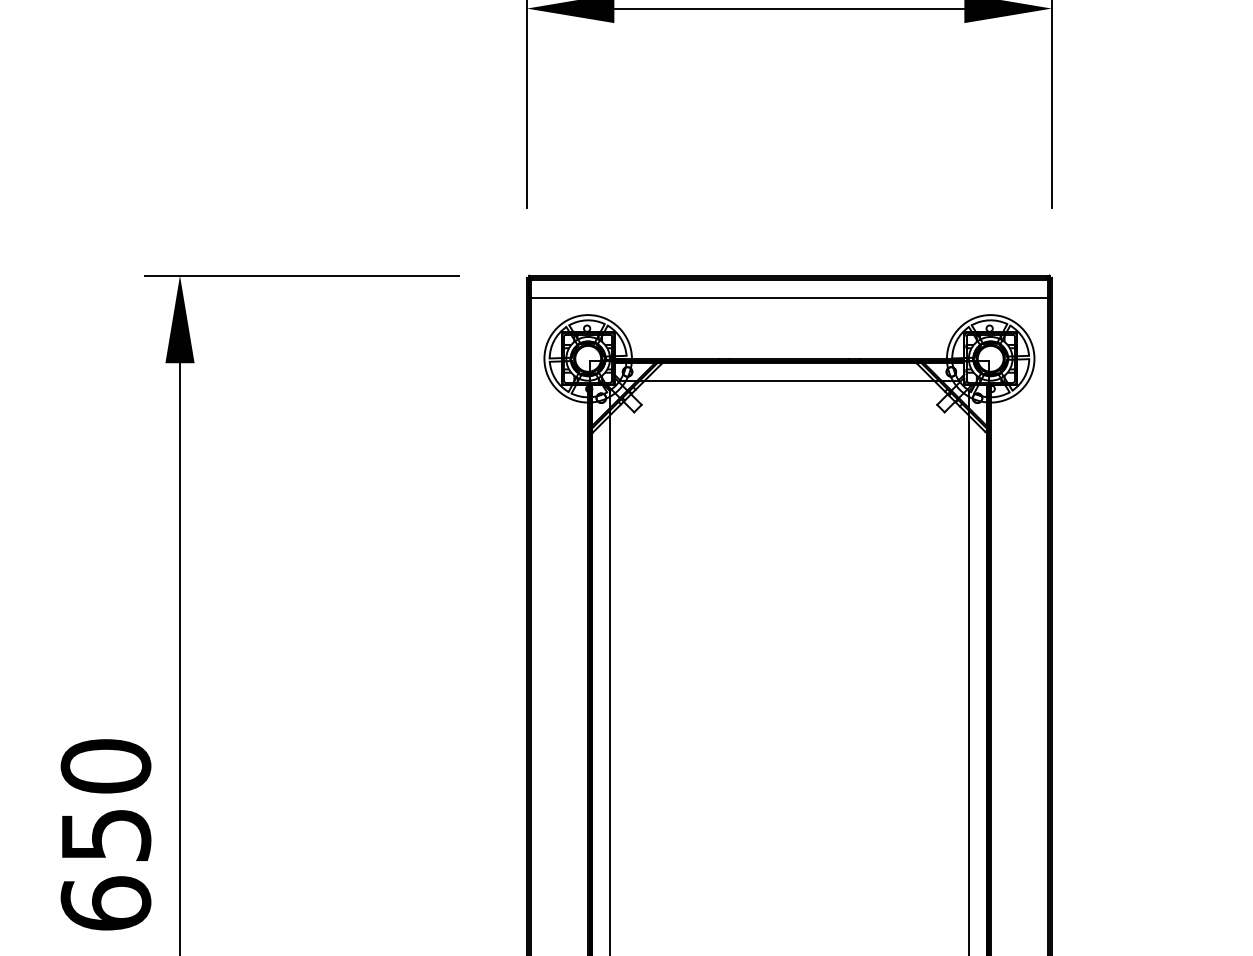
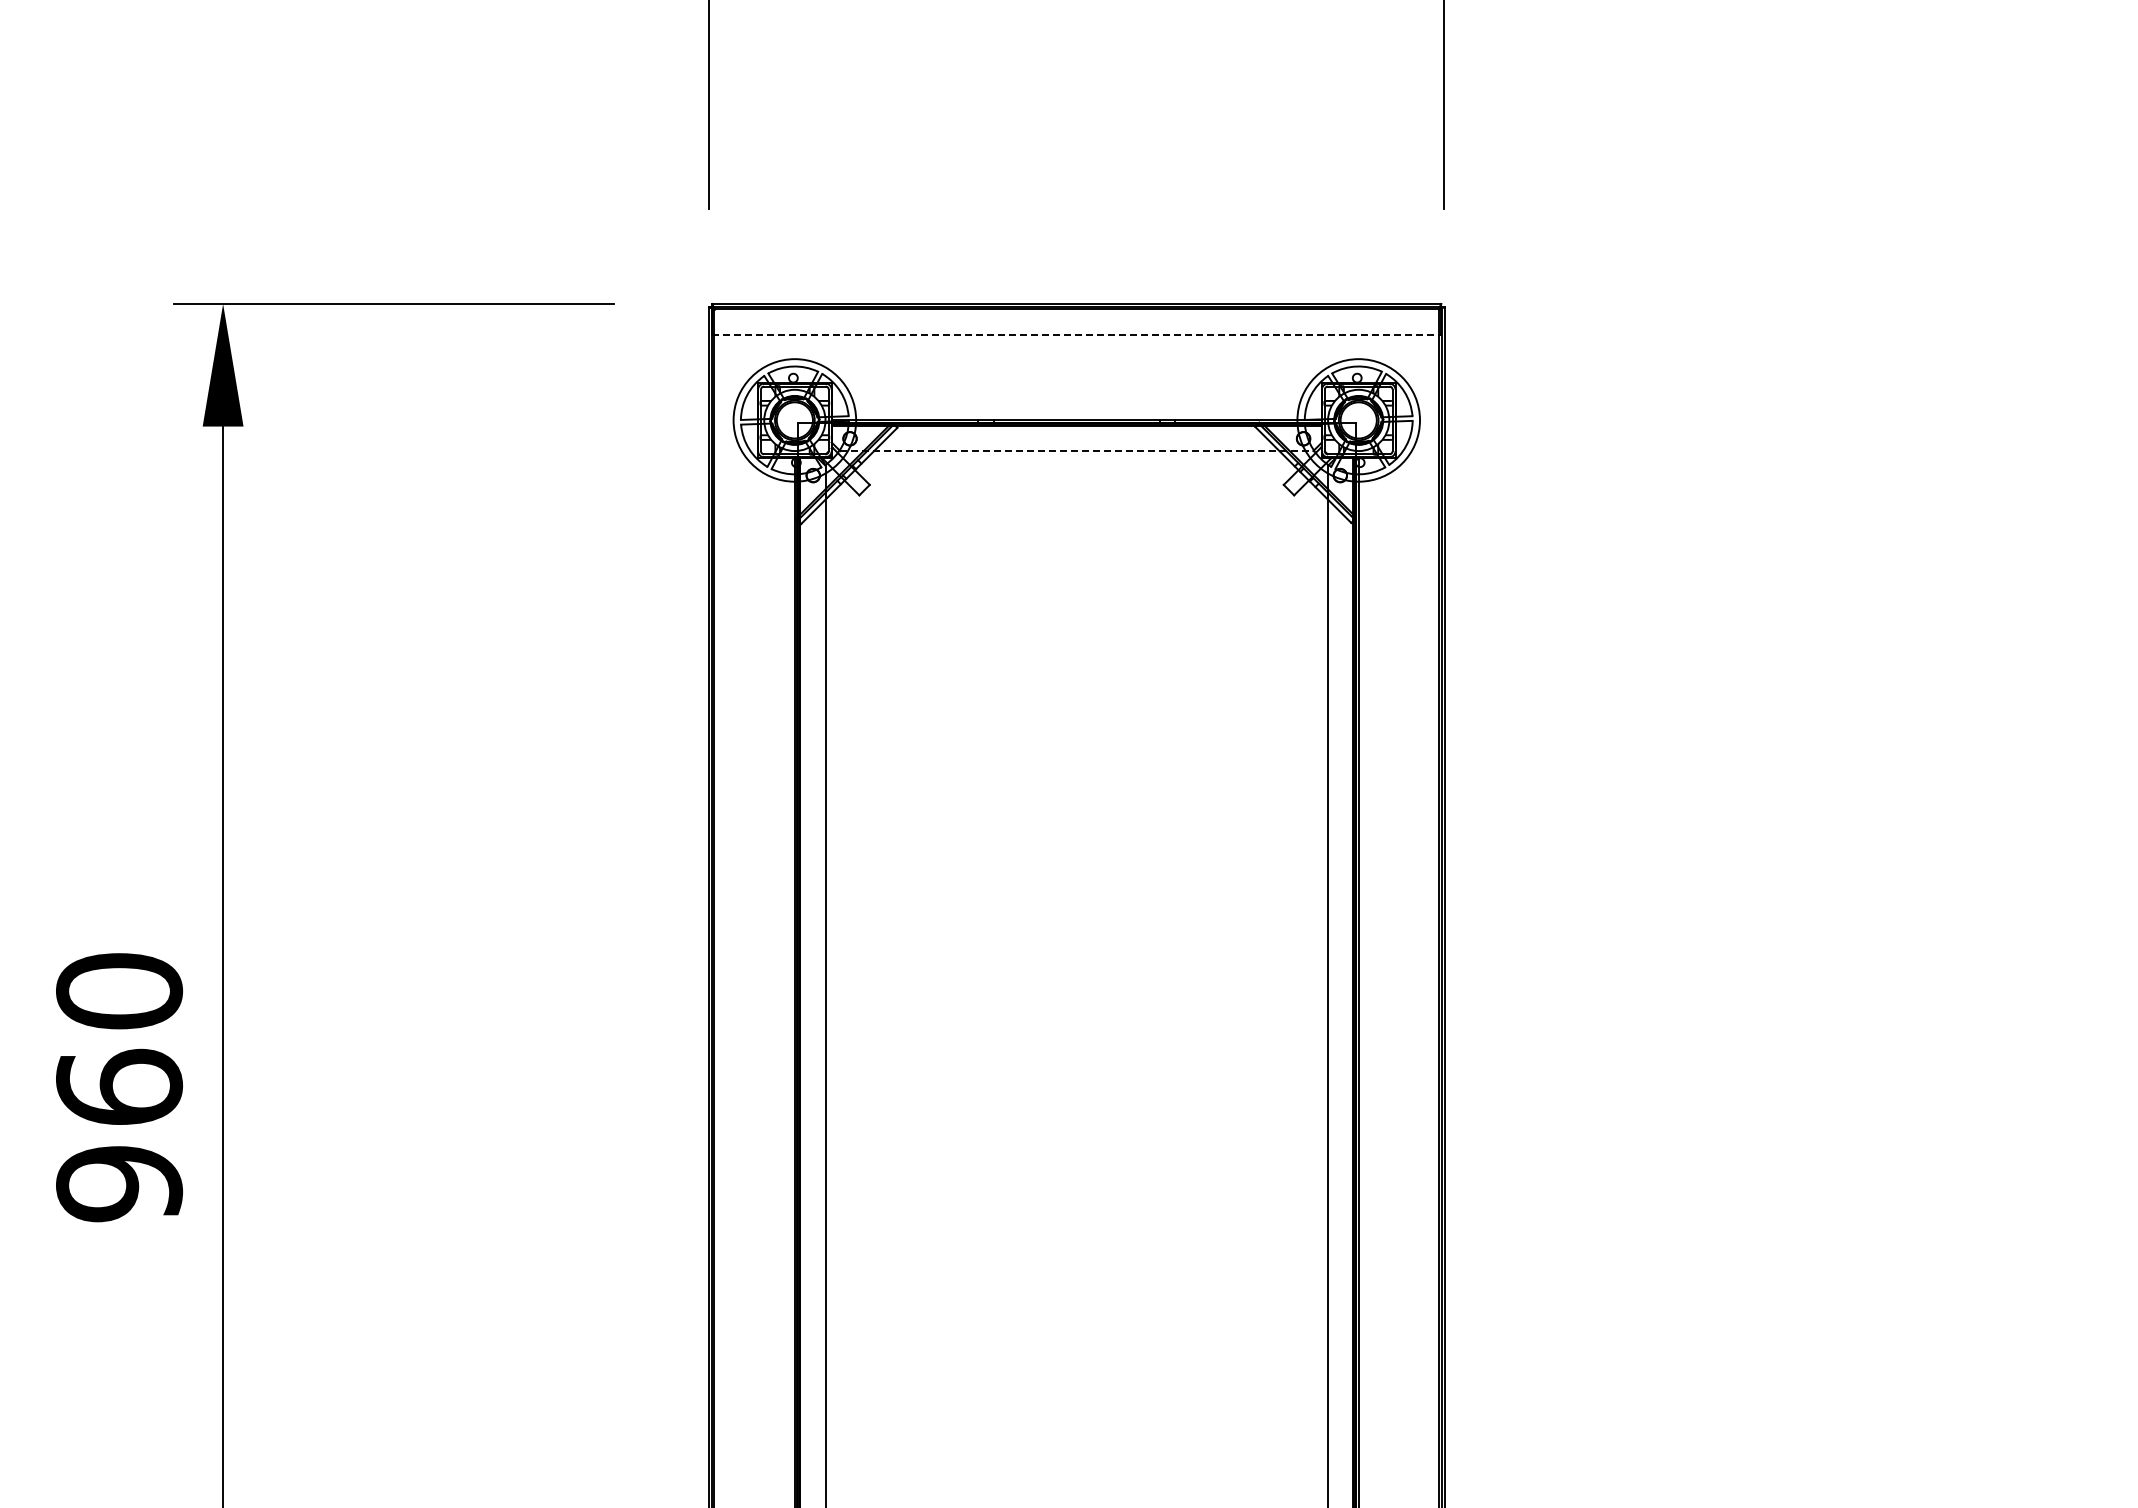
line: (789, 298) -> (1077, 335), solid -> dashed
line: (789, 381) -> (1076, 451), solid -> dashed
text: (106, 869) -> (119, 1135), 650 -> 960

